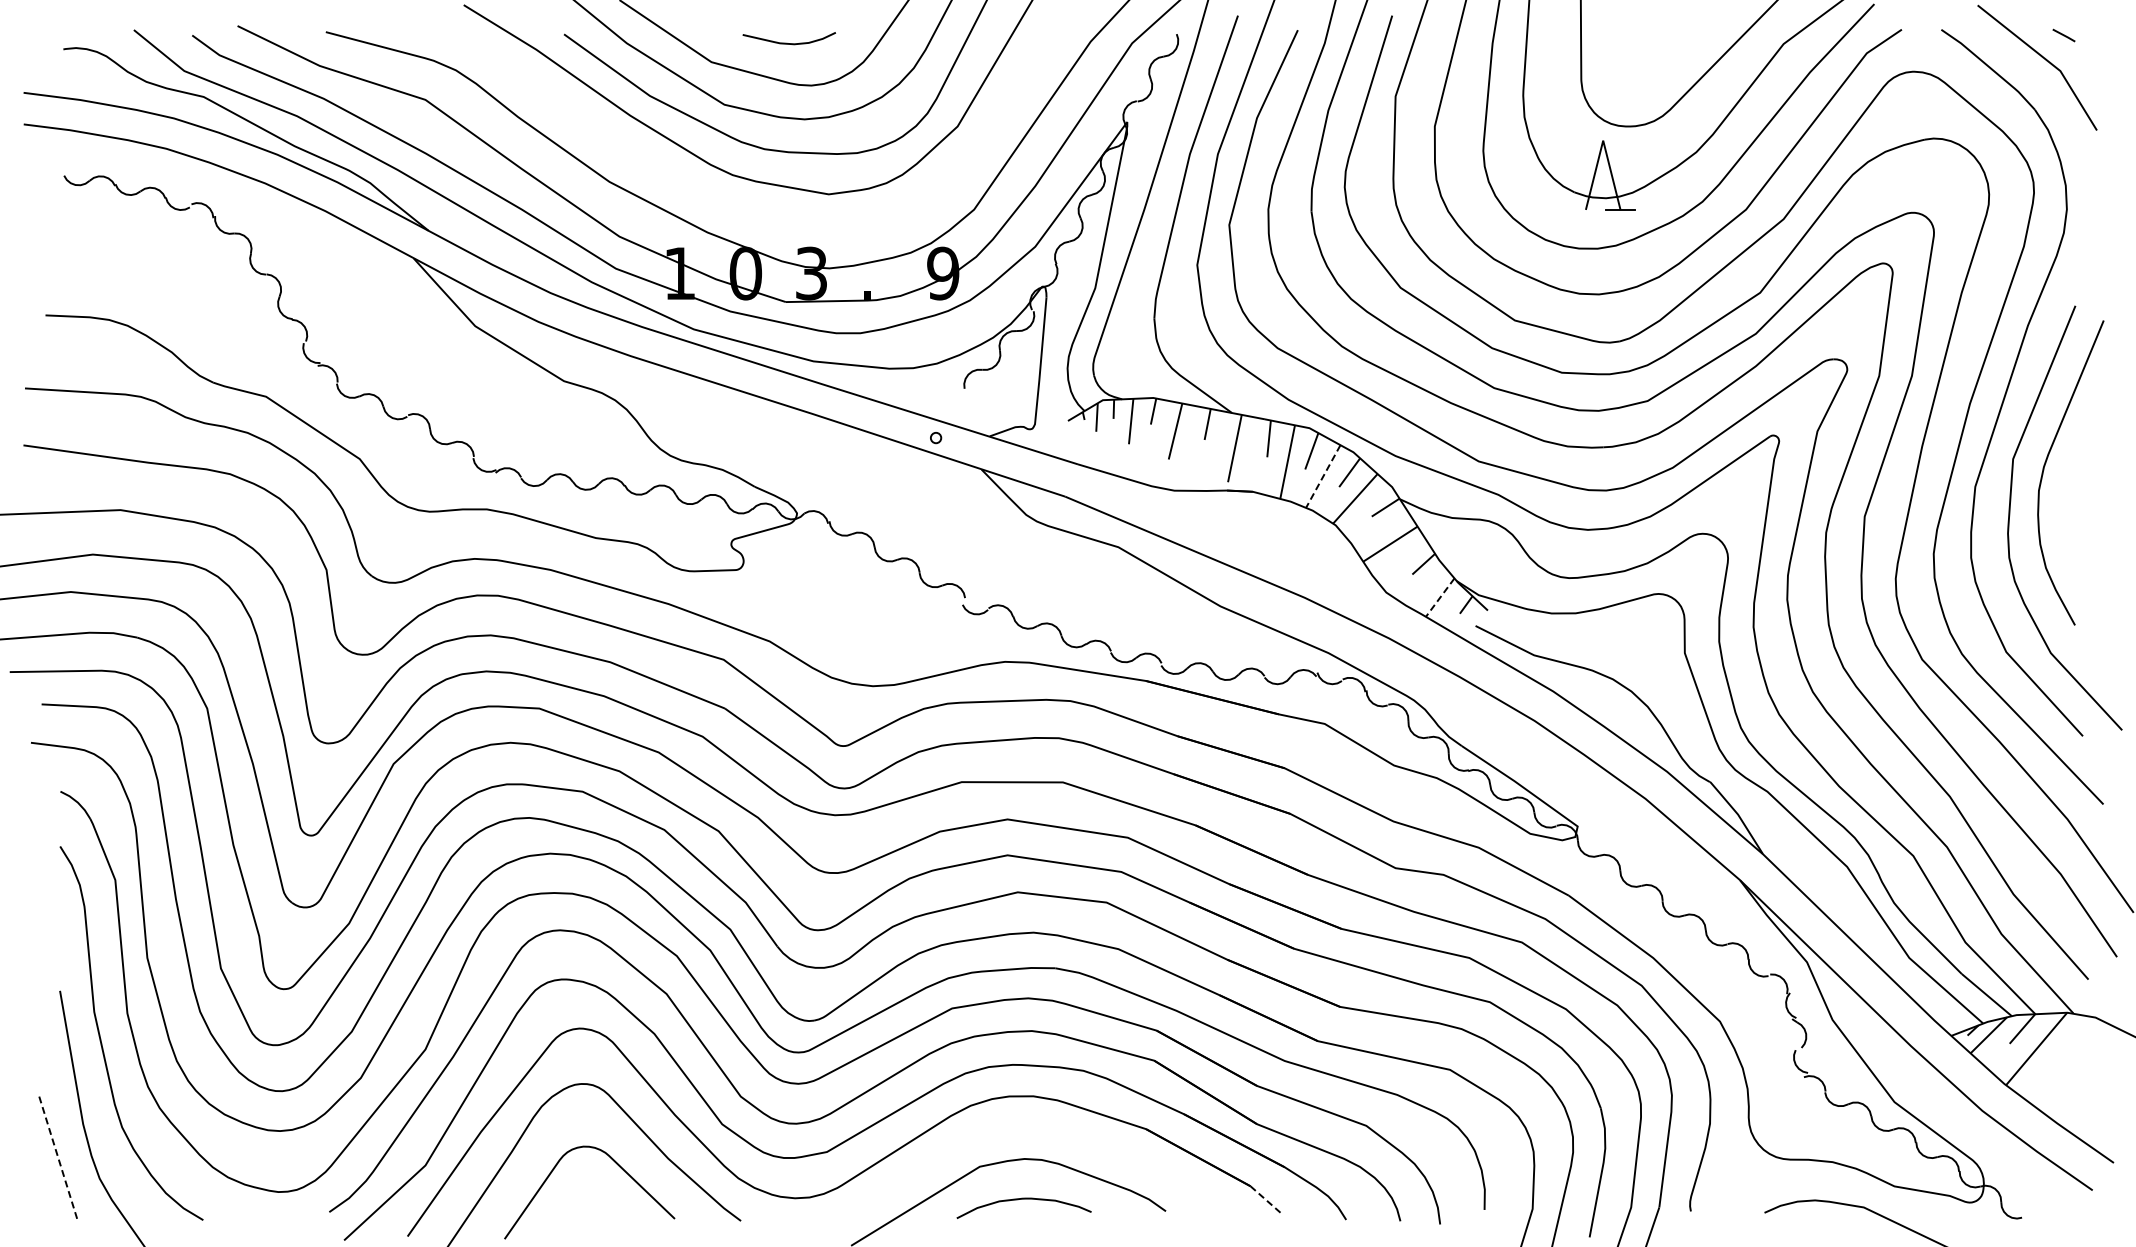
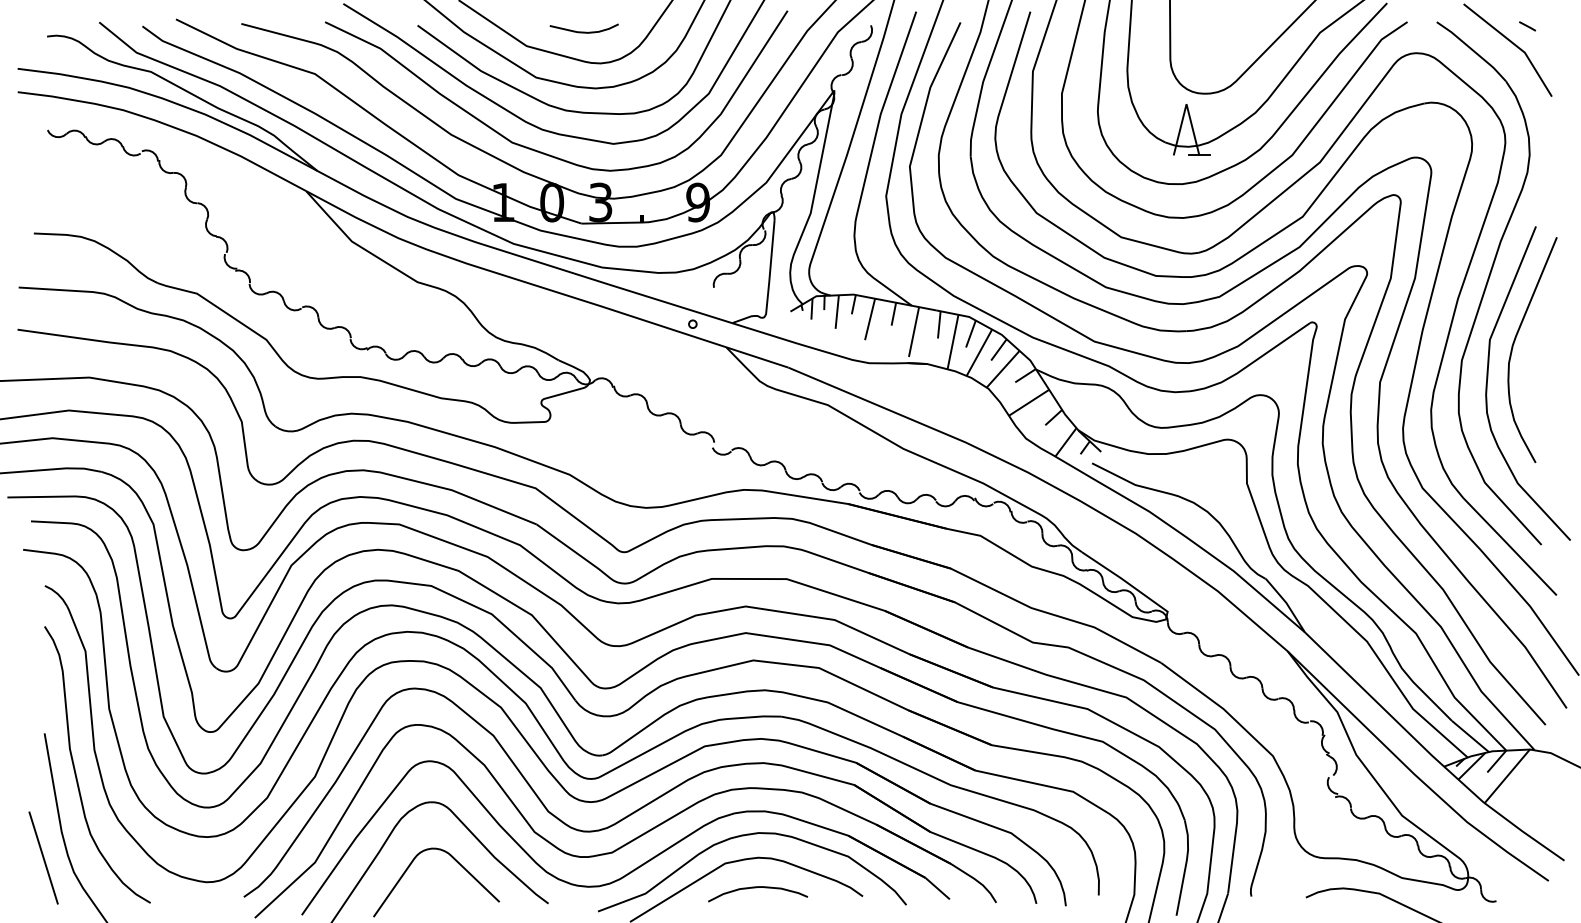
curve: (724, 202) -> (536, 149), added
line: (1323, 476) -> (979, 352), dashed -> solid
line: (1440, 597) -> (1066, 442), dashed -> solid
curve: (1007, 1129) -> (745, 835), added
line: (58, 1159) -> (43, 858), dashed -> solid
line: (1266, 1200) -> (937, 888), dashed -> solid

